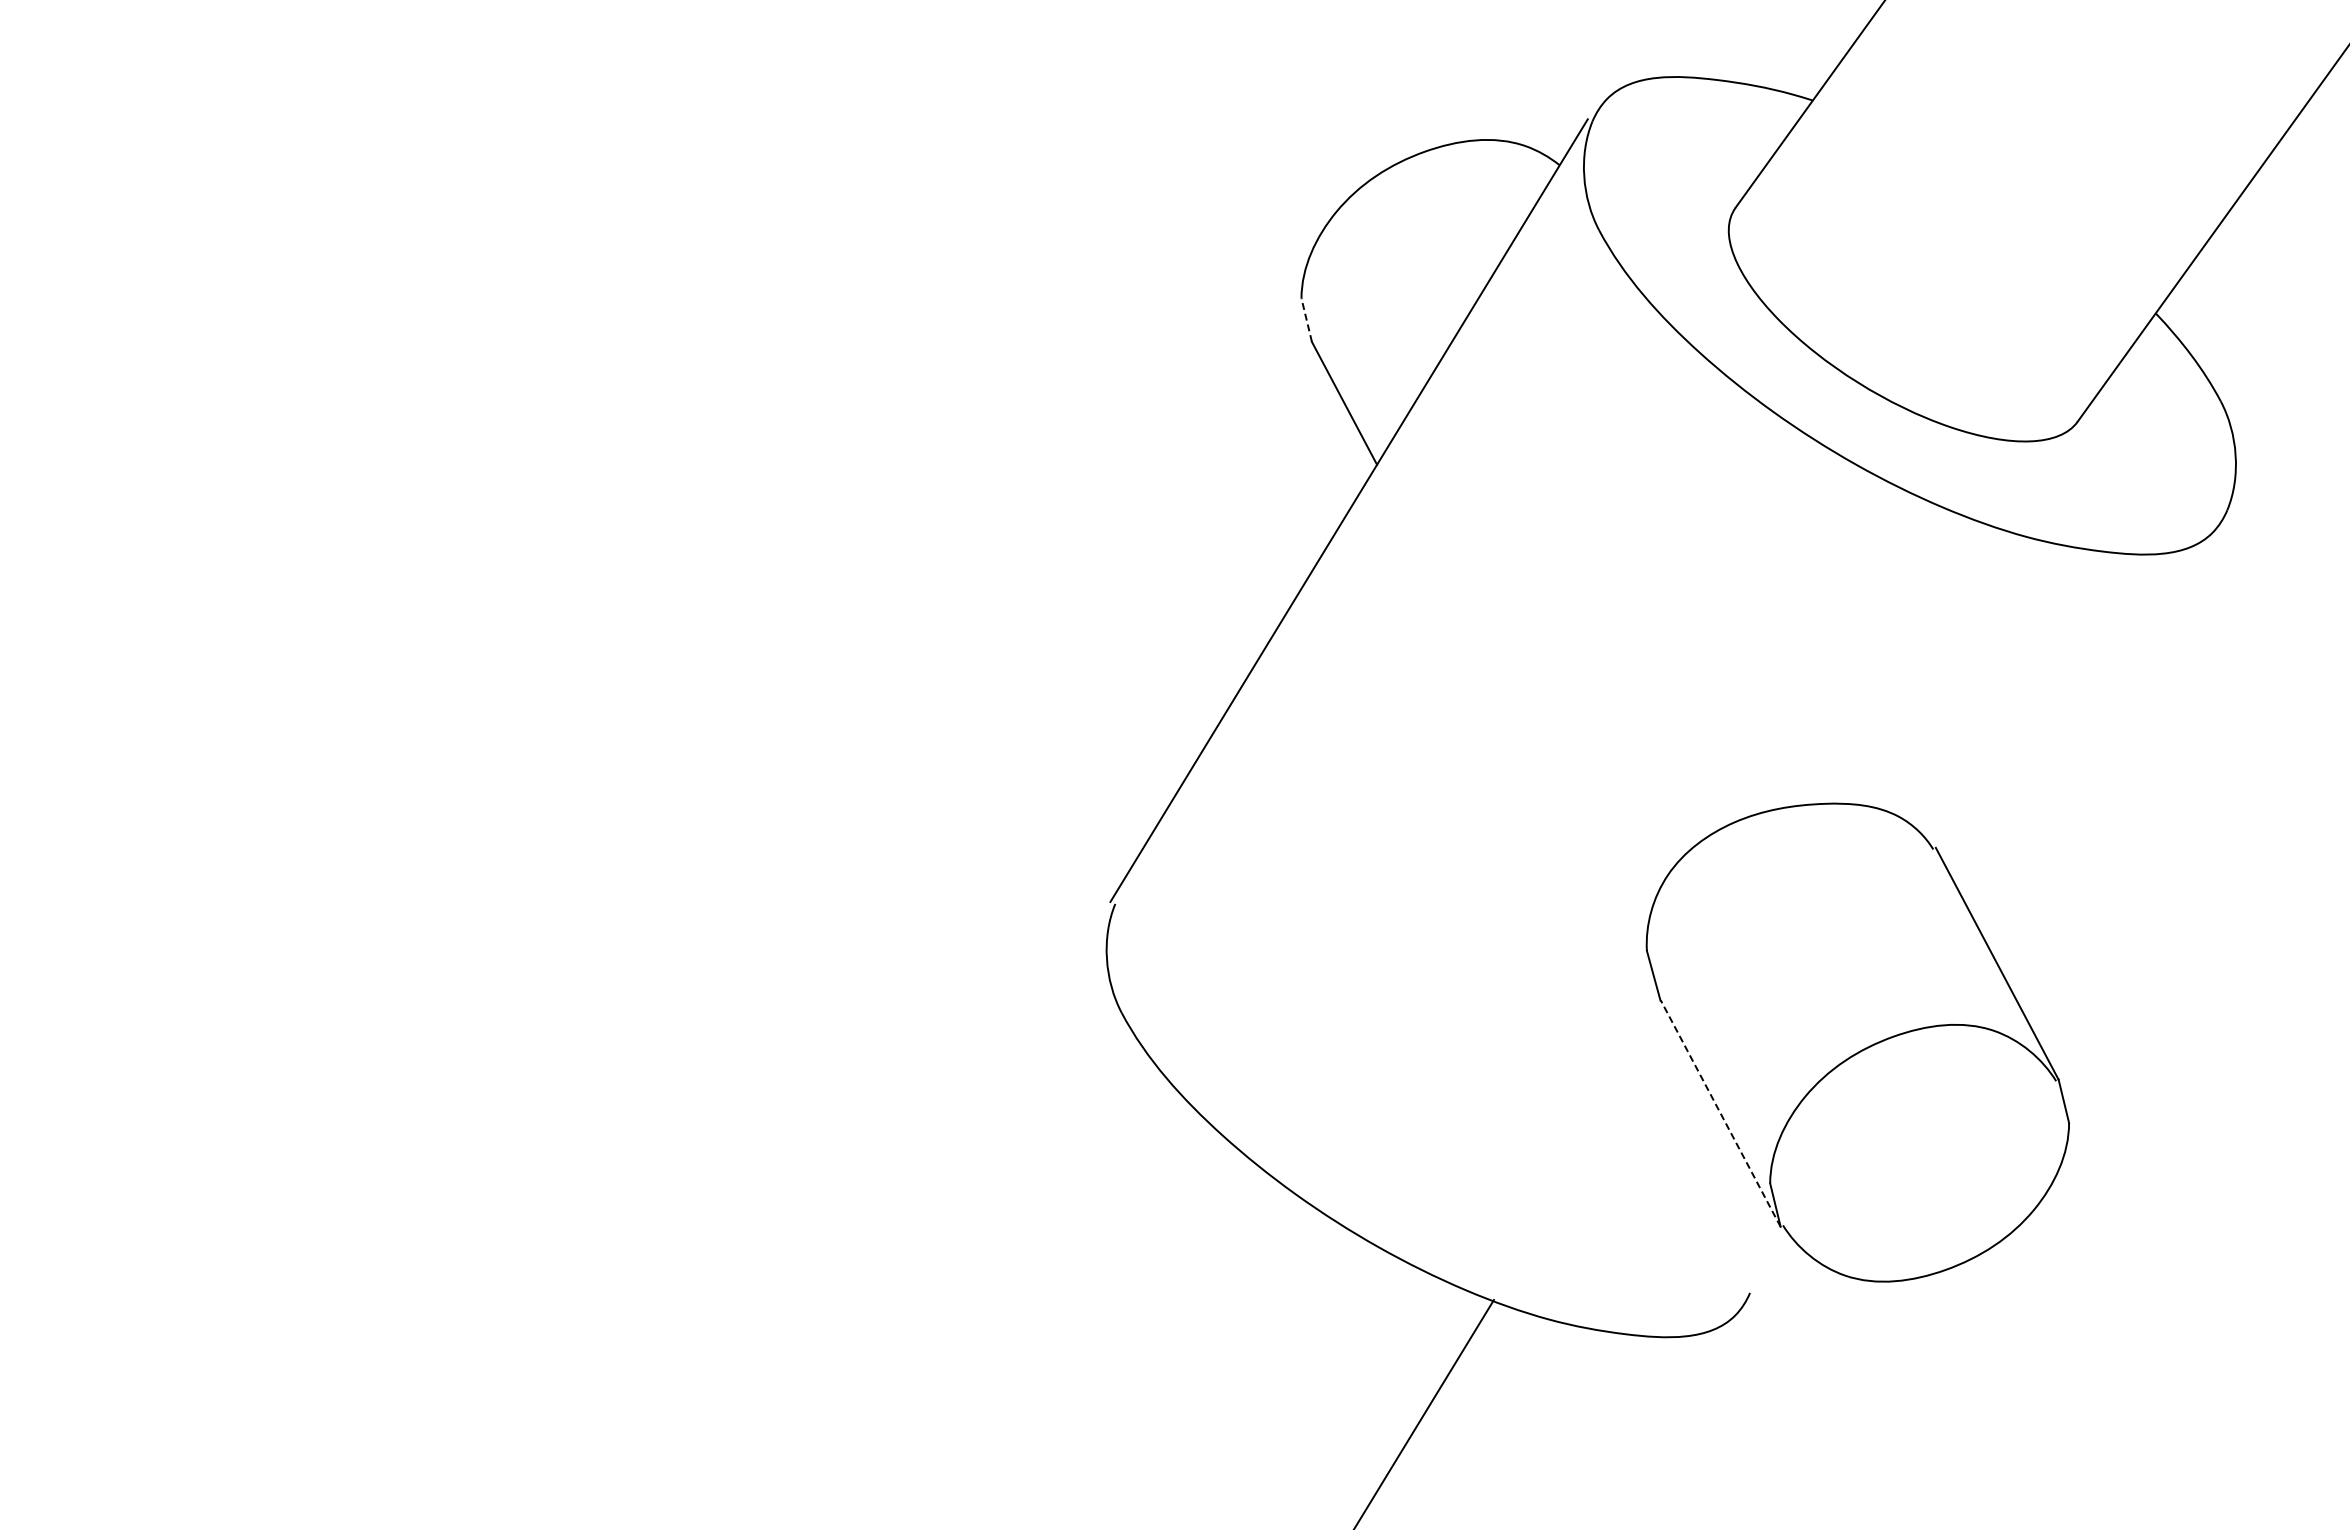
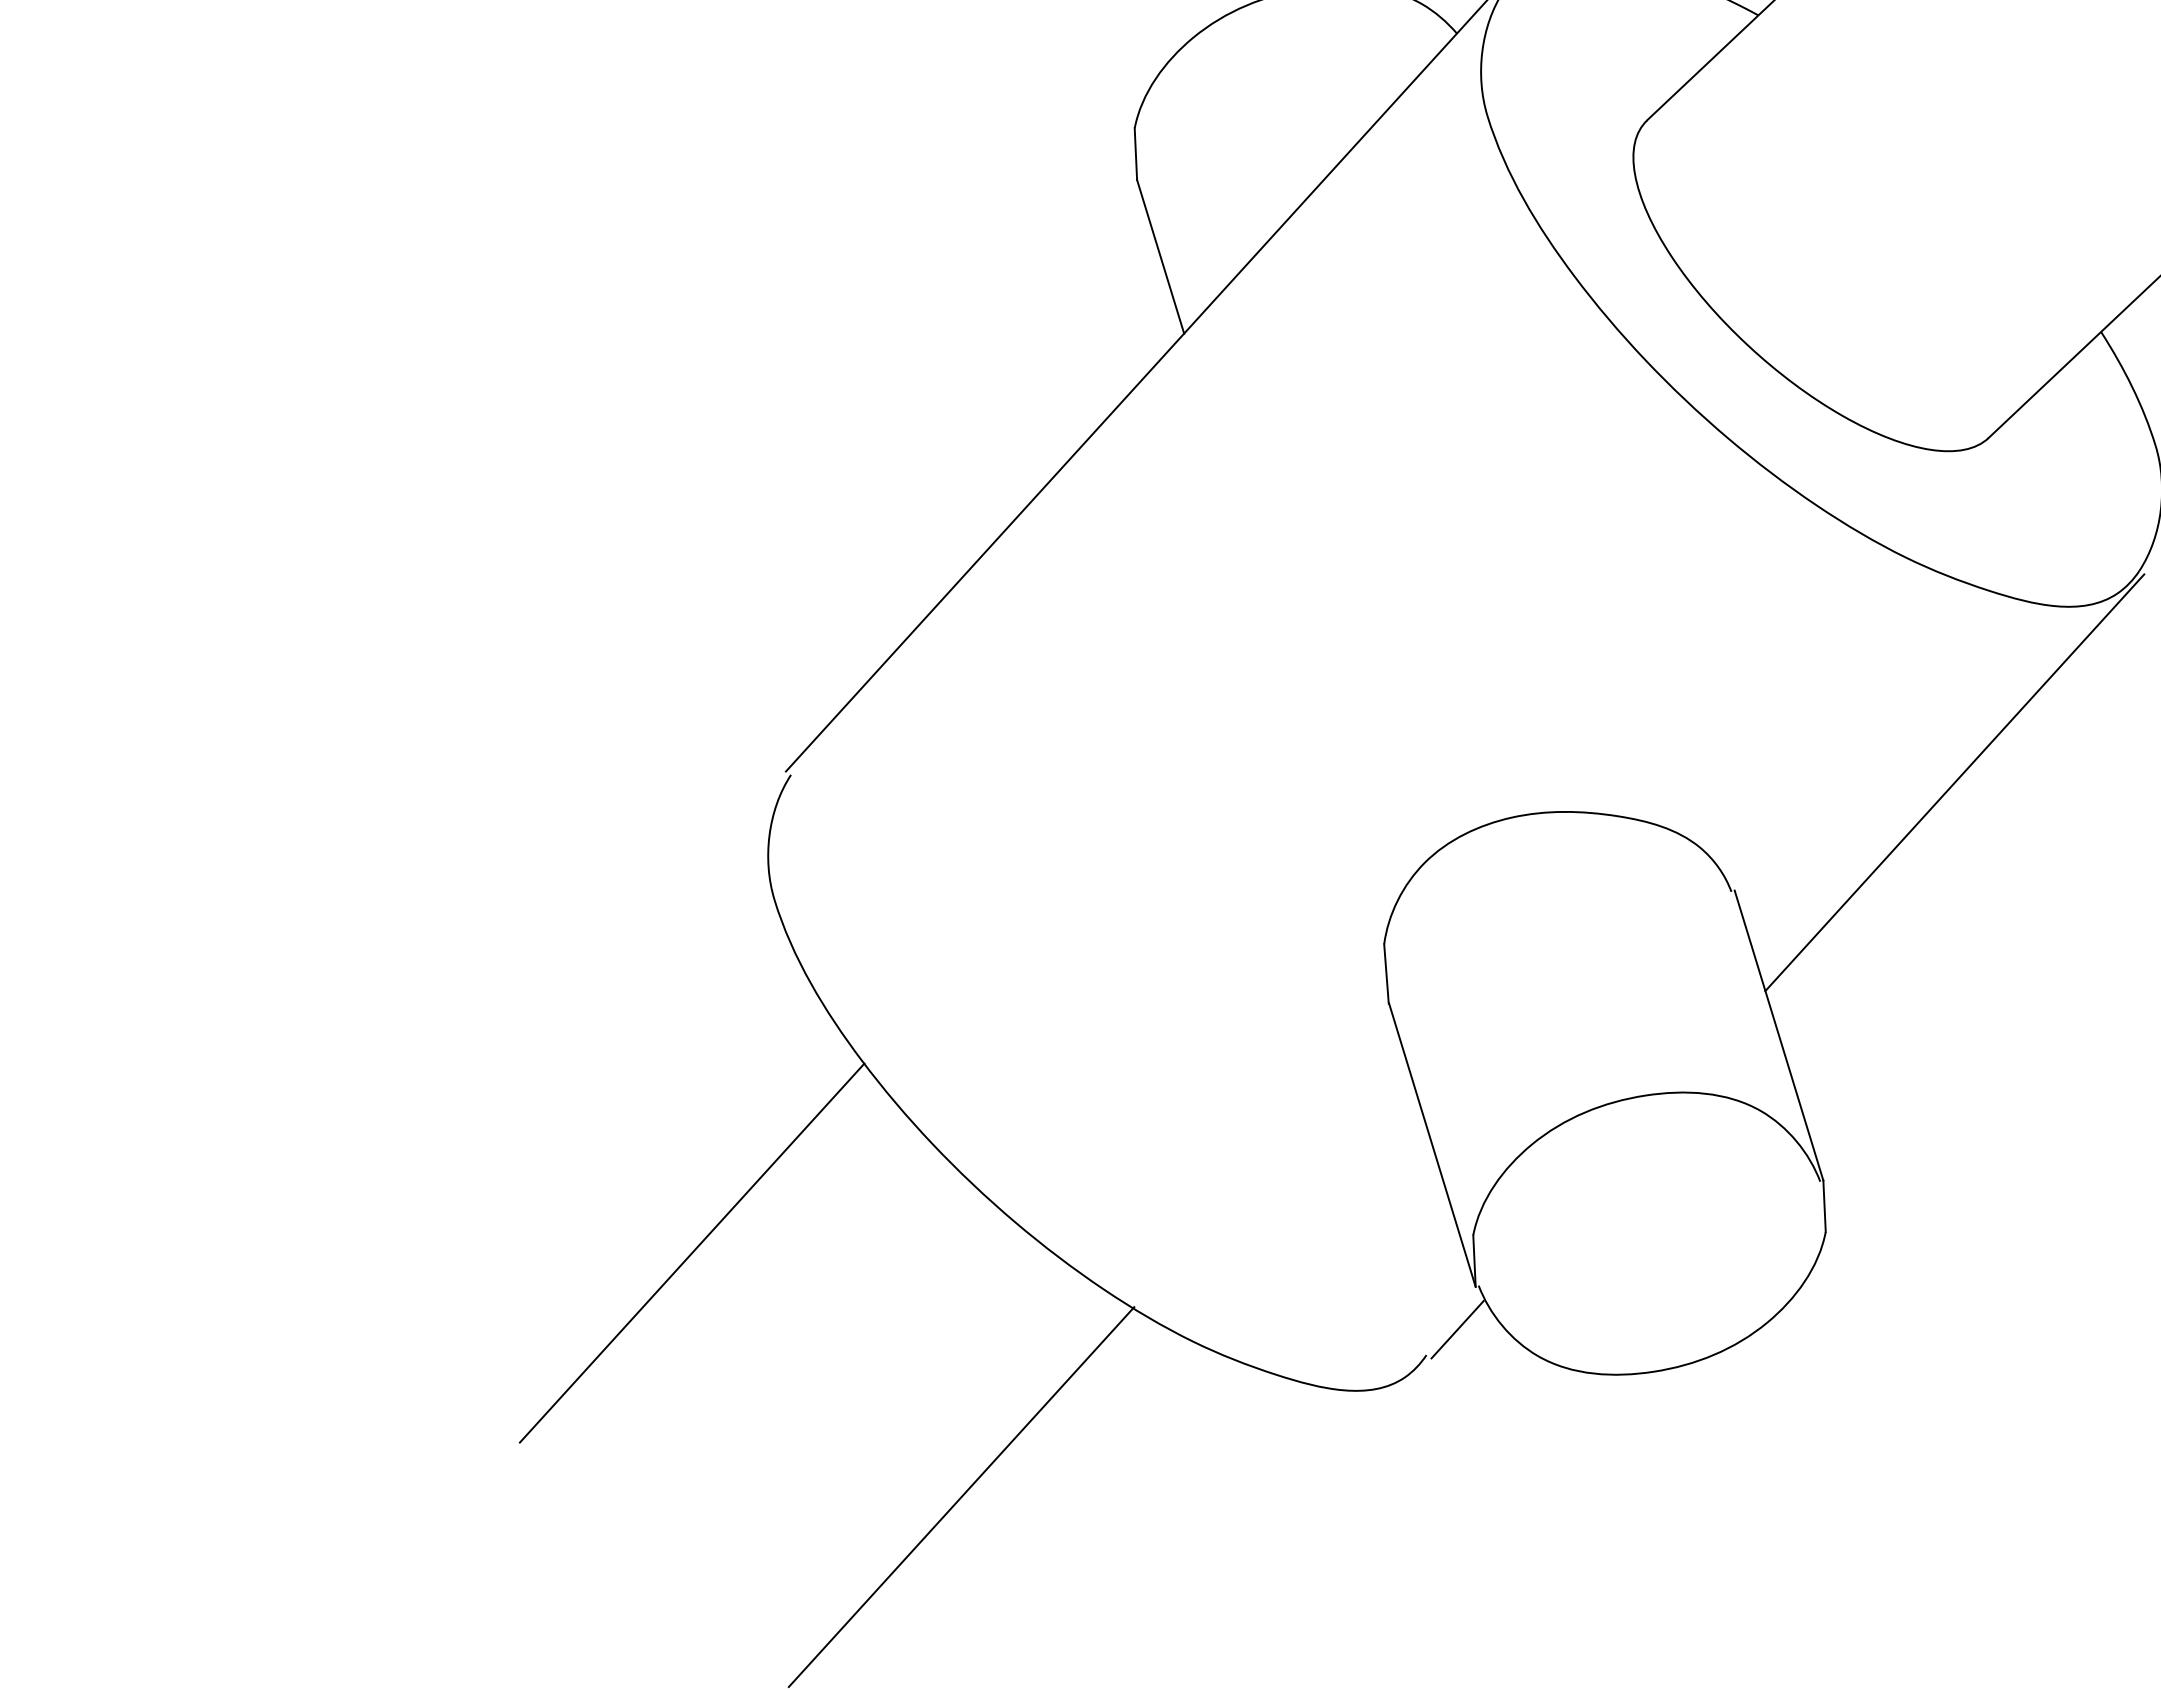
line: (1306, 319) -> (1135, 153), dashed -> solid
line: (2105, 720) -> (1955, 783), added
line: (1720, 1113) -> (1432, 1144), dashed -> solid
line: (1771, 1265) -> (1456, 1328), added
line: (1109, 1326) -> (692, 1253), added

